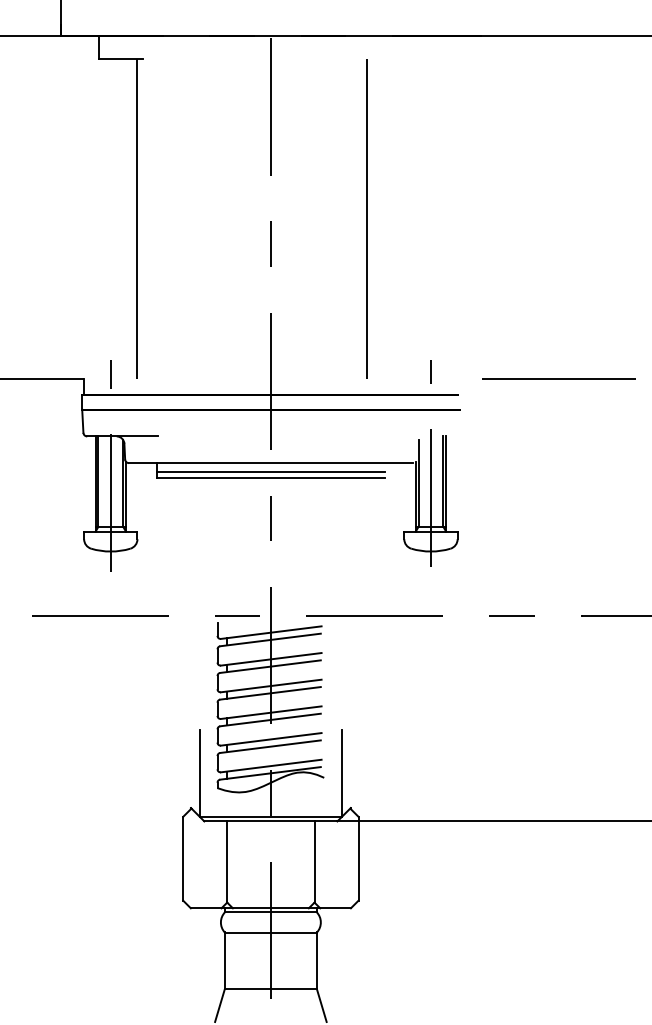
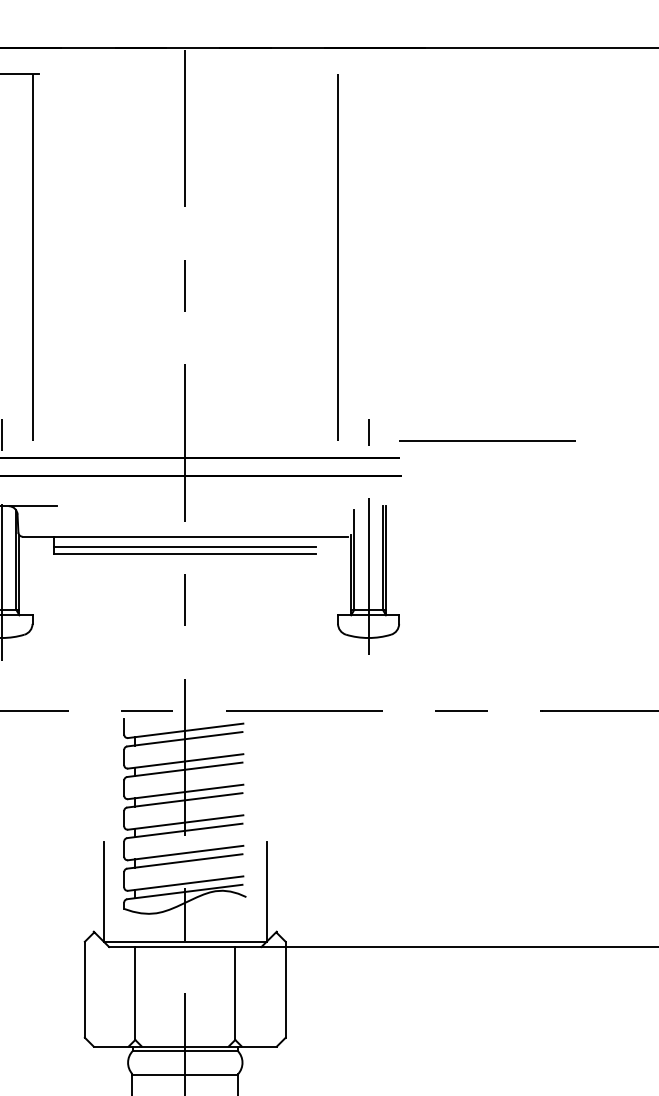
line: (366, 218) -> (337, 256), moved
line: (558, 378) -> (487, 439), moved

